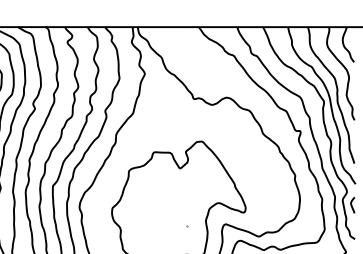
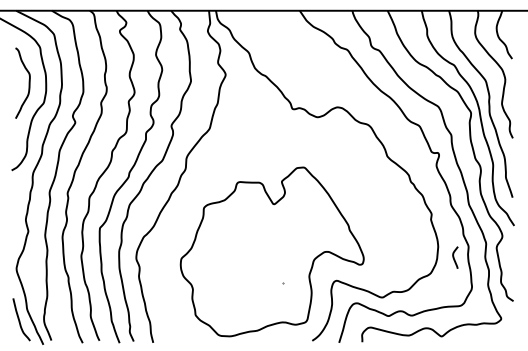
curve: (352, 205) -> (454, 257), moved

